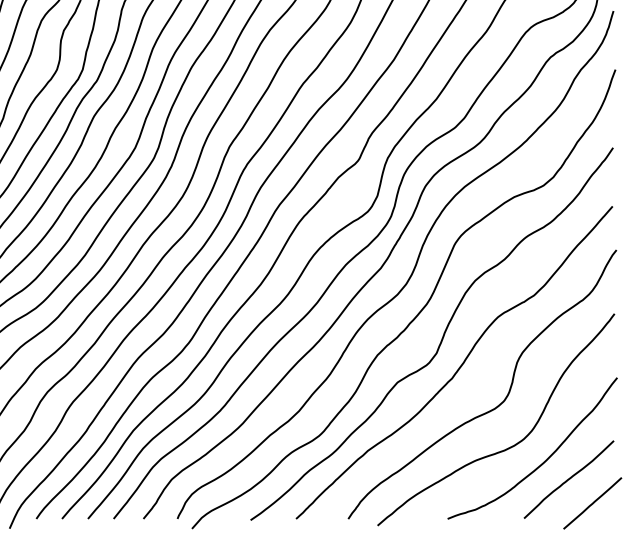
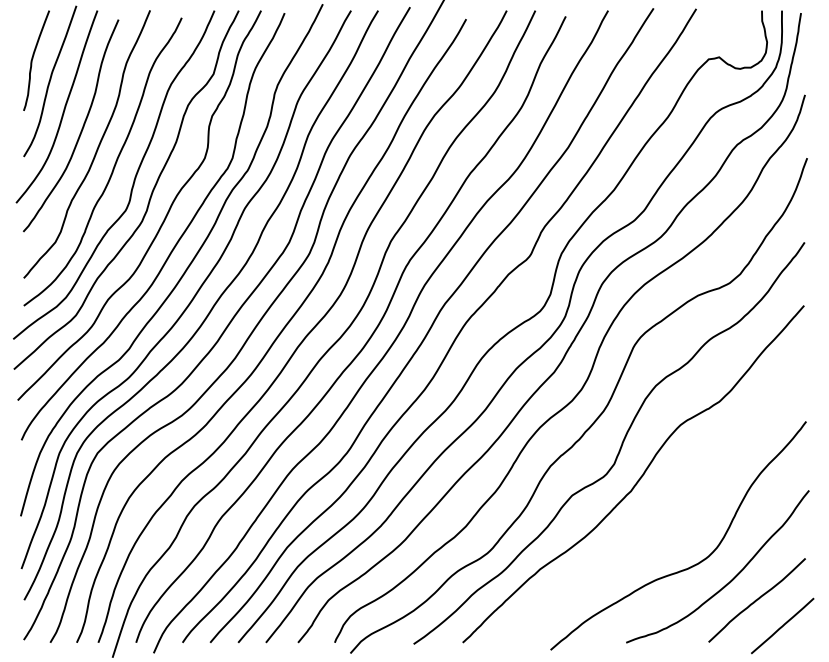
curve: (500, 402) -> (683, 517), removed

